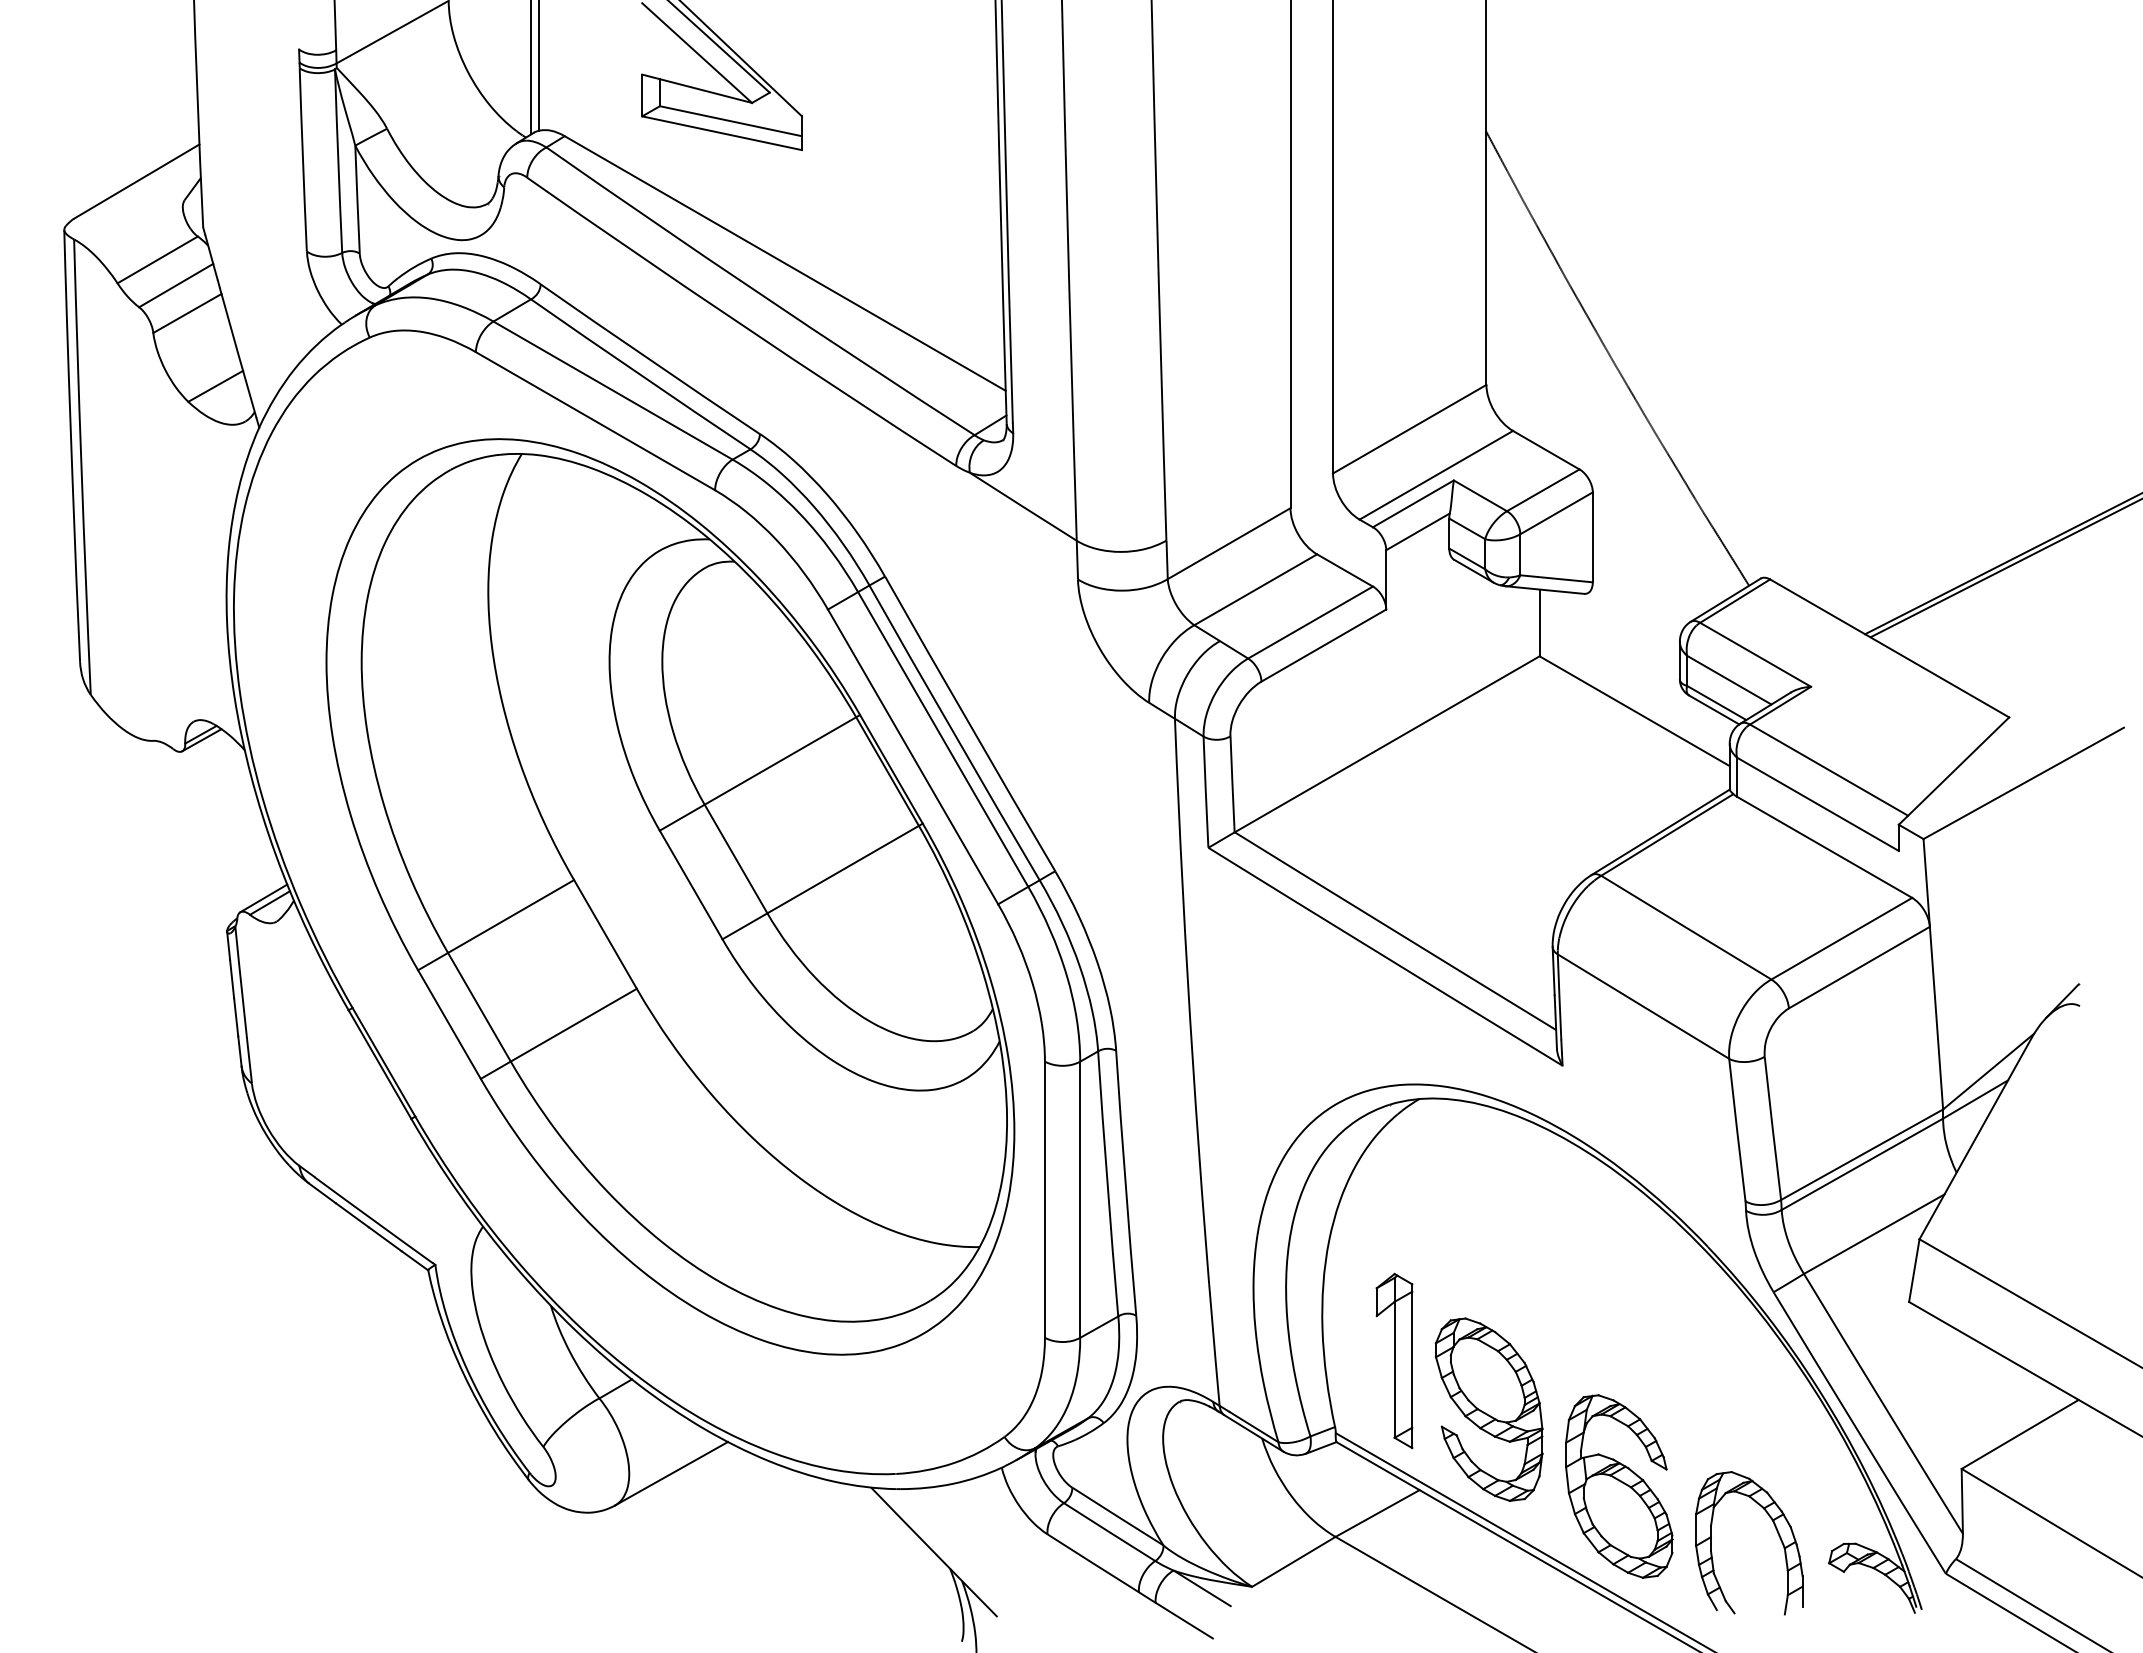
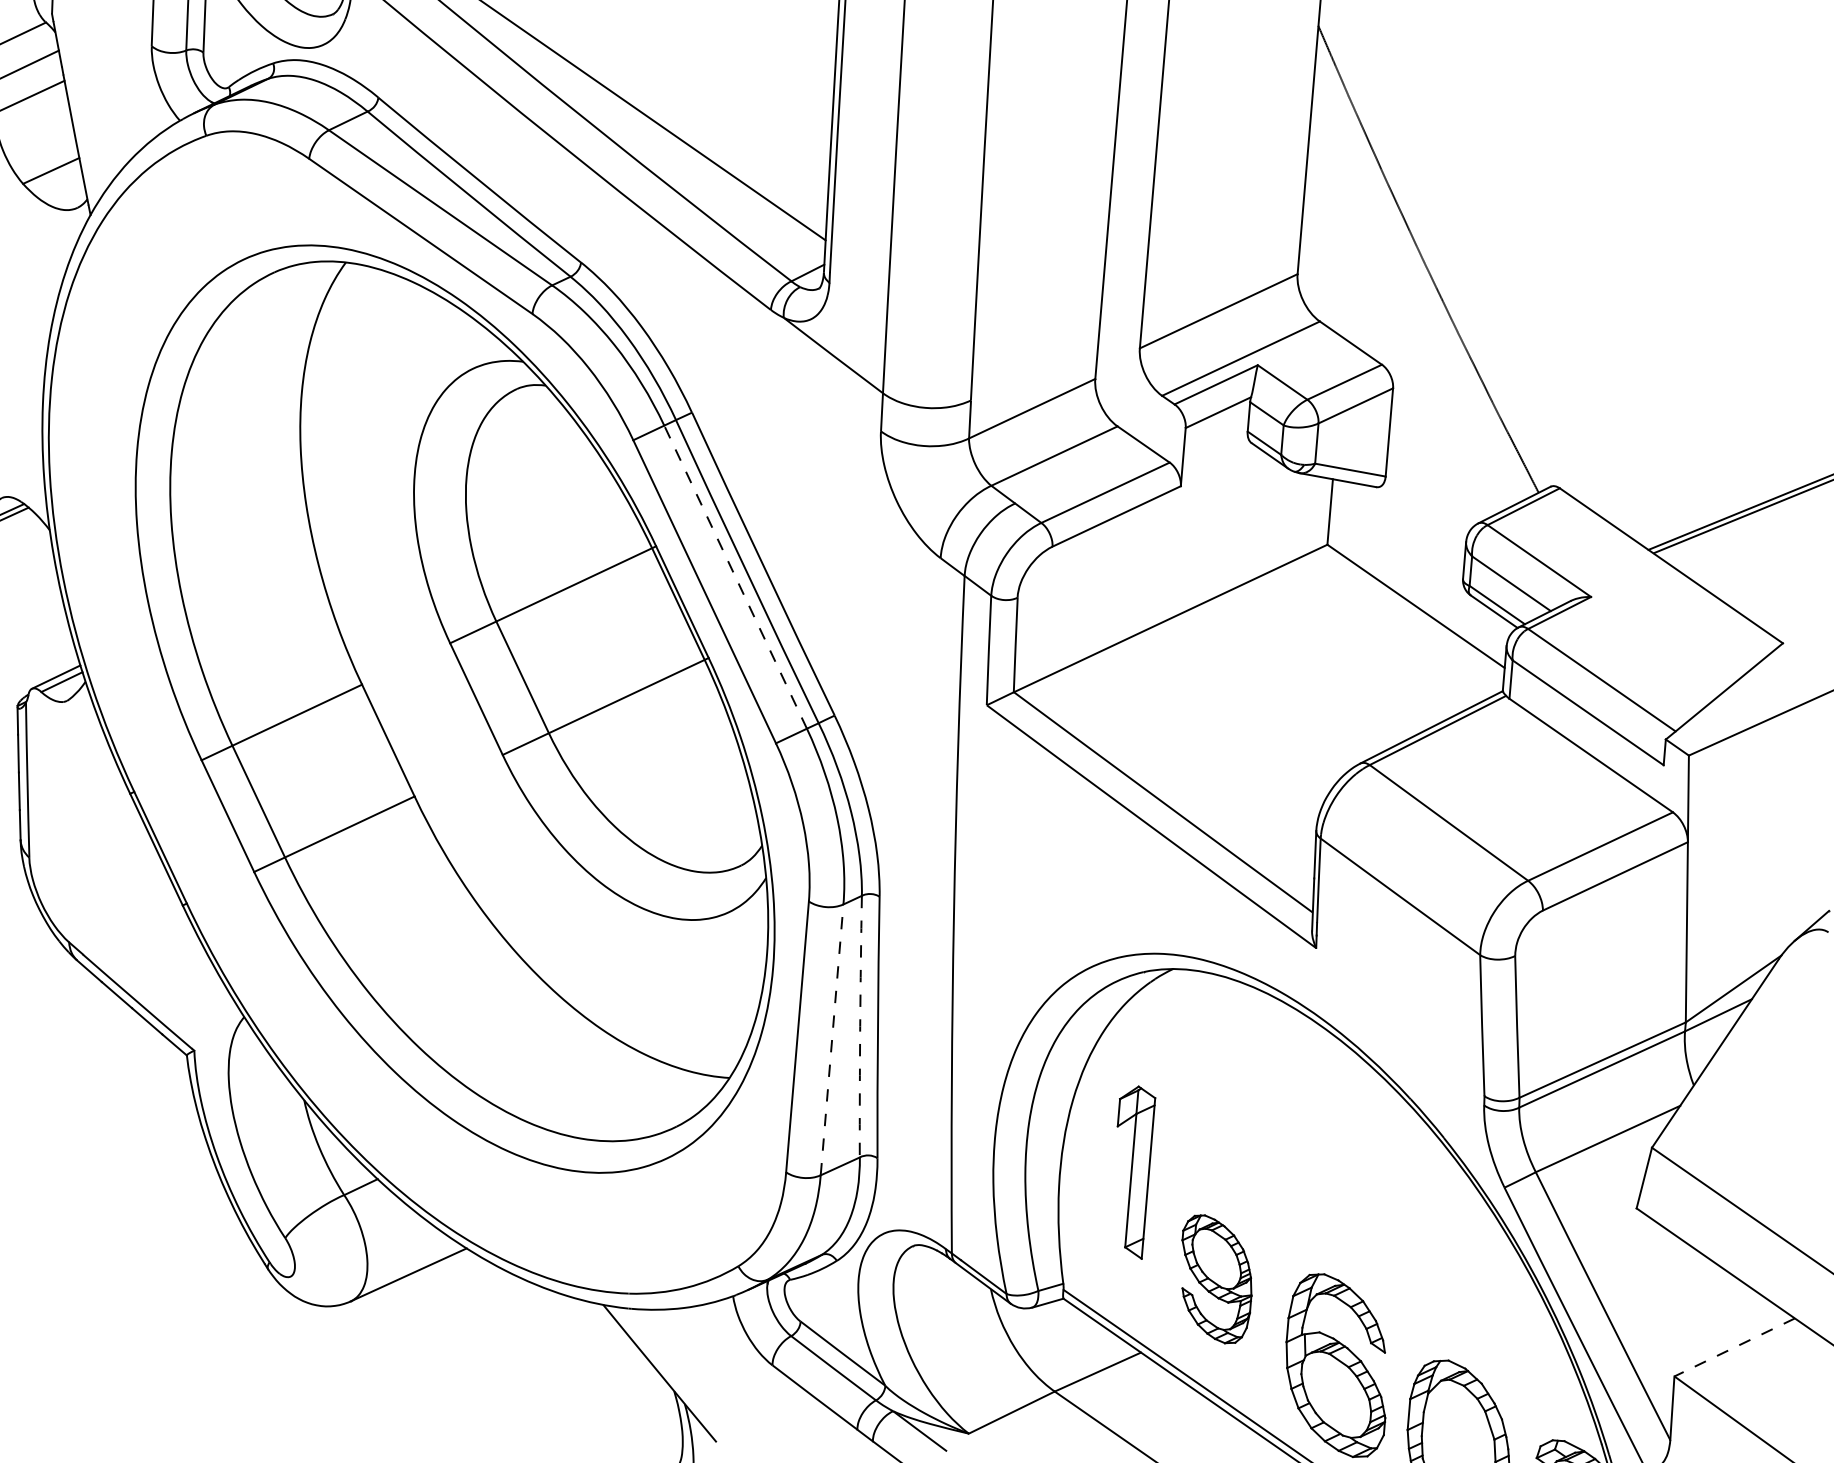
line: (942, 739) -> (734, 577), solid -> dashed
arc: (1107, 1183) -> (860, 1026), solid -> dashed
line: (1080, 1199) -> (832, 1039), solid -> dashed
part: (1394, 1360) -> (1131, 1171), moved
part: (1489, 1409) -> (1216, 1279), size x0.7
line: (2020, 1434) -> (1734, 1347), solid -> dashed

